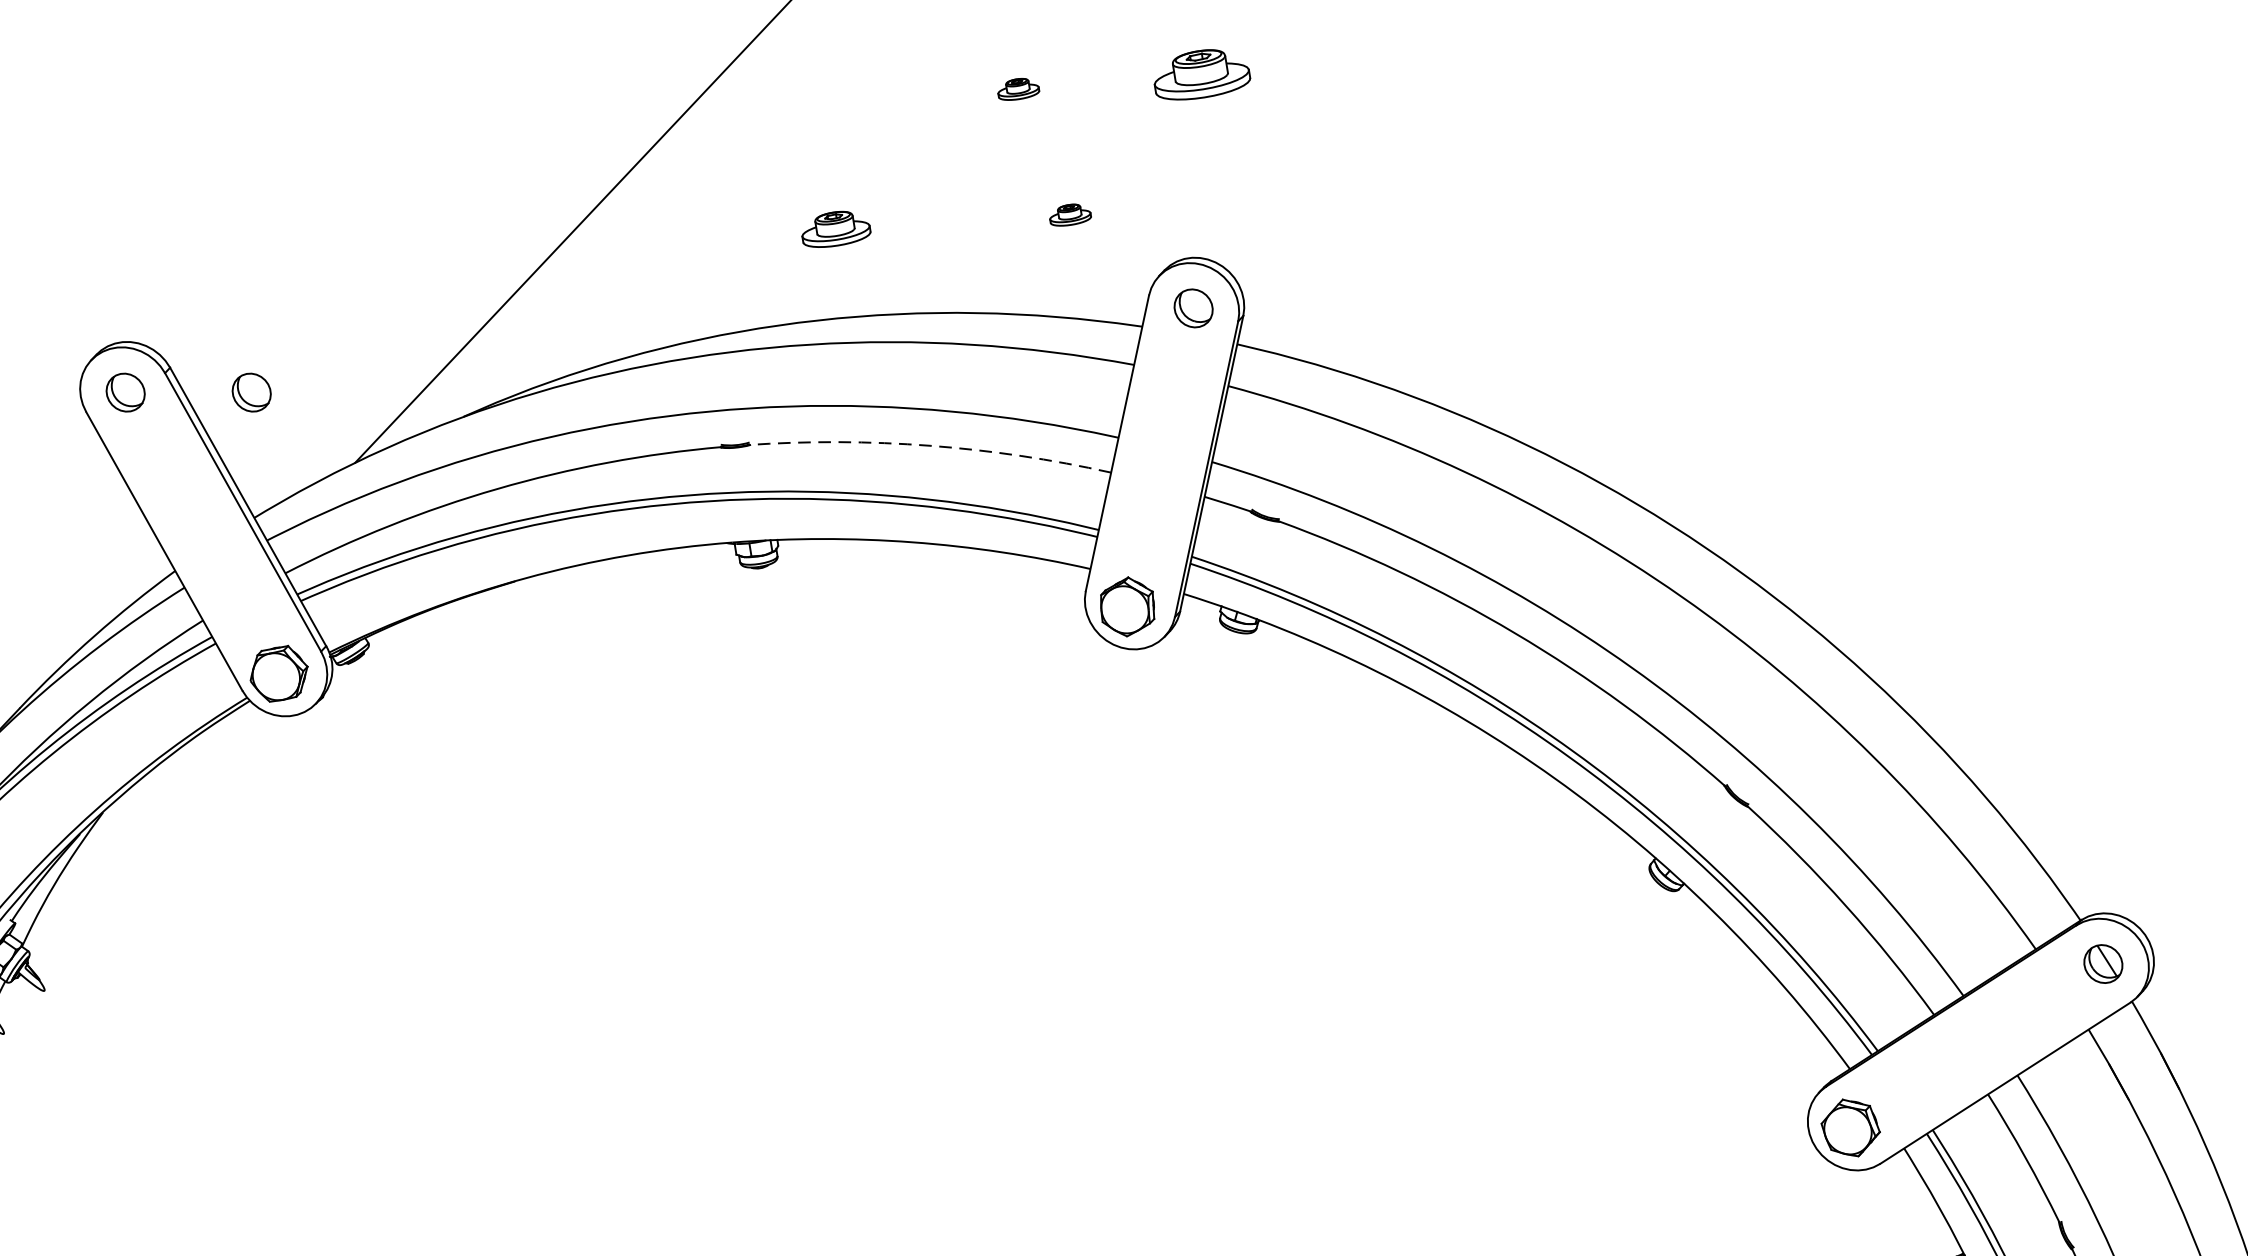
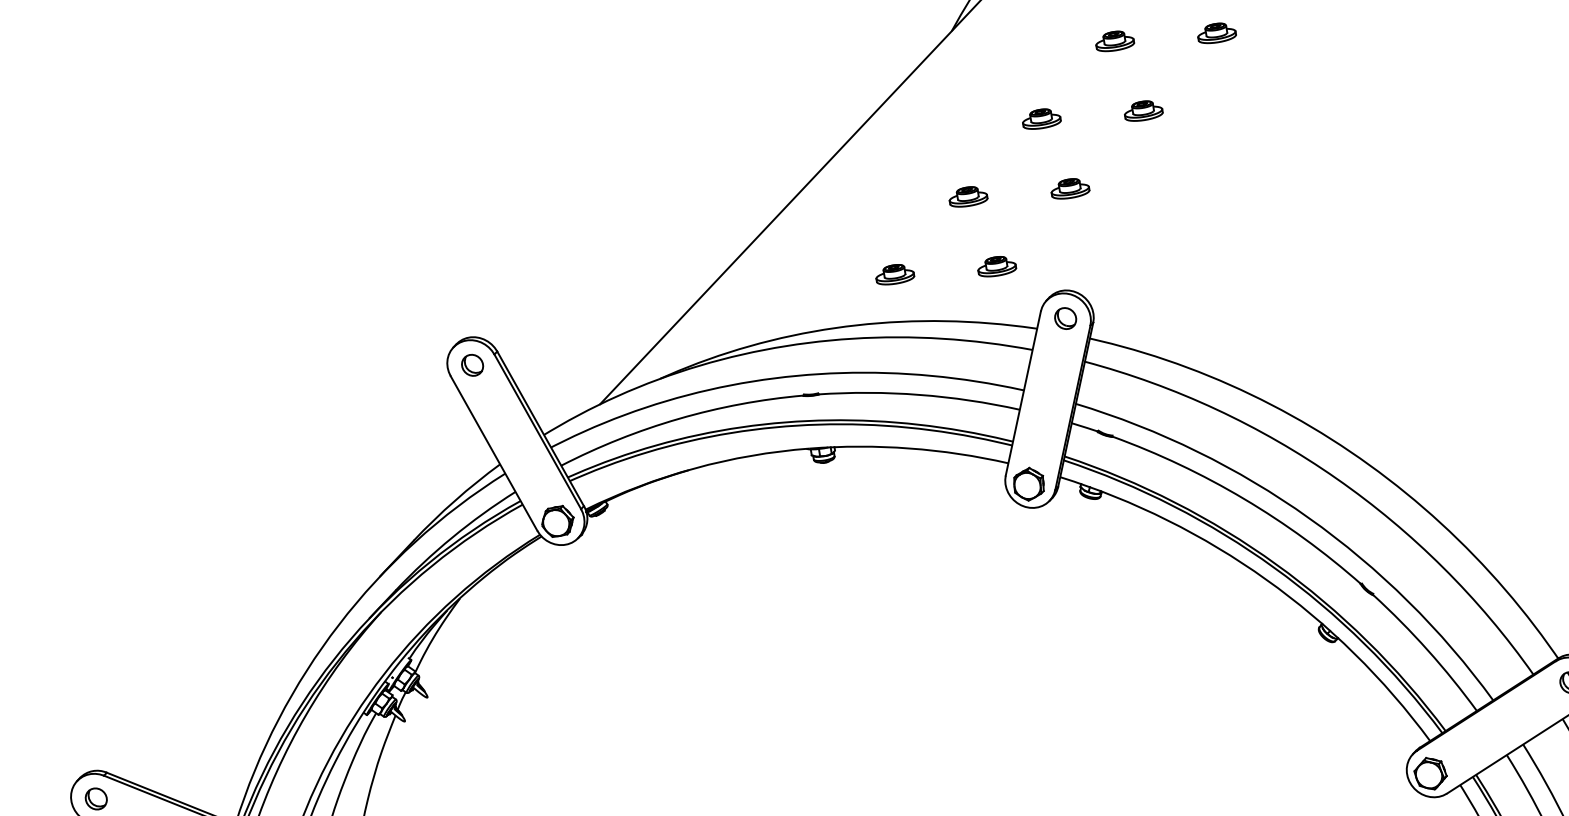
part: (1202, 74) -> (1070, 188), size x0.71
part: (1018, 88) -> (968, 196), size x1.67
part: (1070, 214) -> (997, 266), size x1.67
part: (836, 229) -> (895, 274), moved
part: (251, 391) -> (542, 364), removed
arc: (930, 445) -> (919, 394), dashed -> solid

